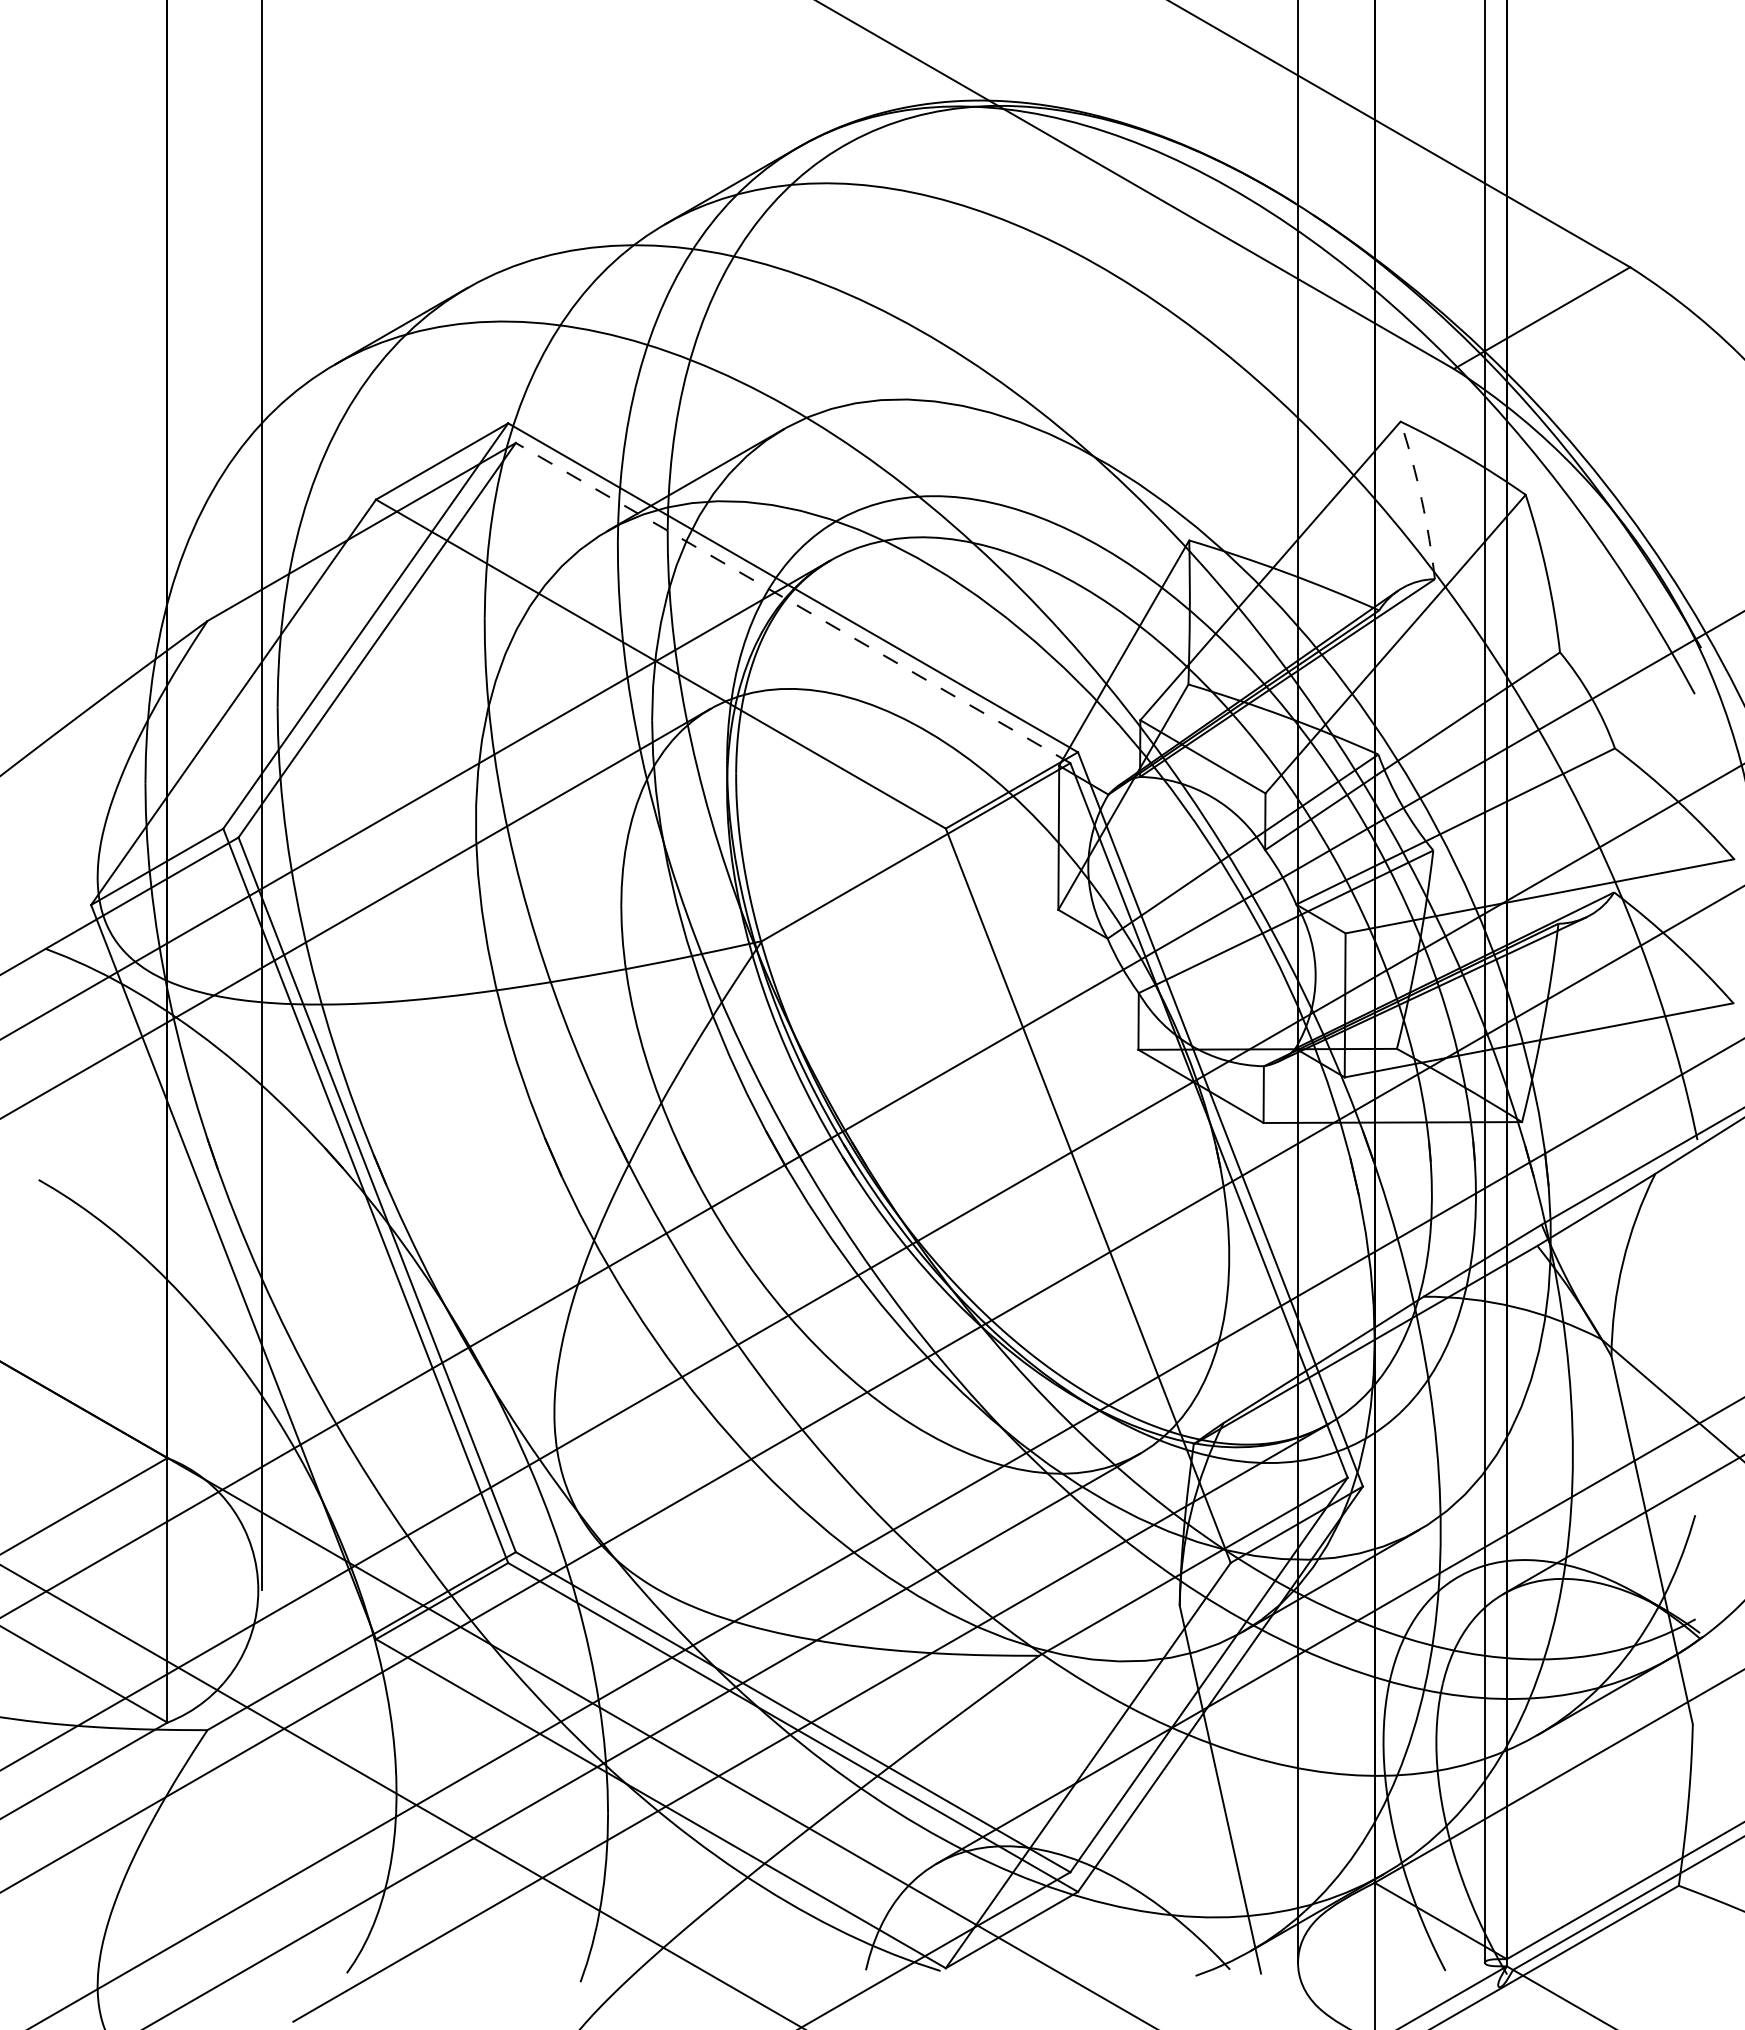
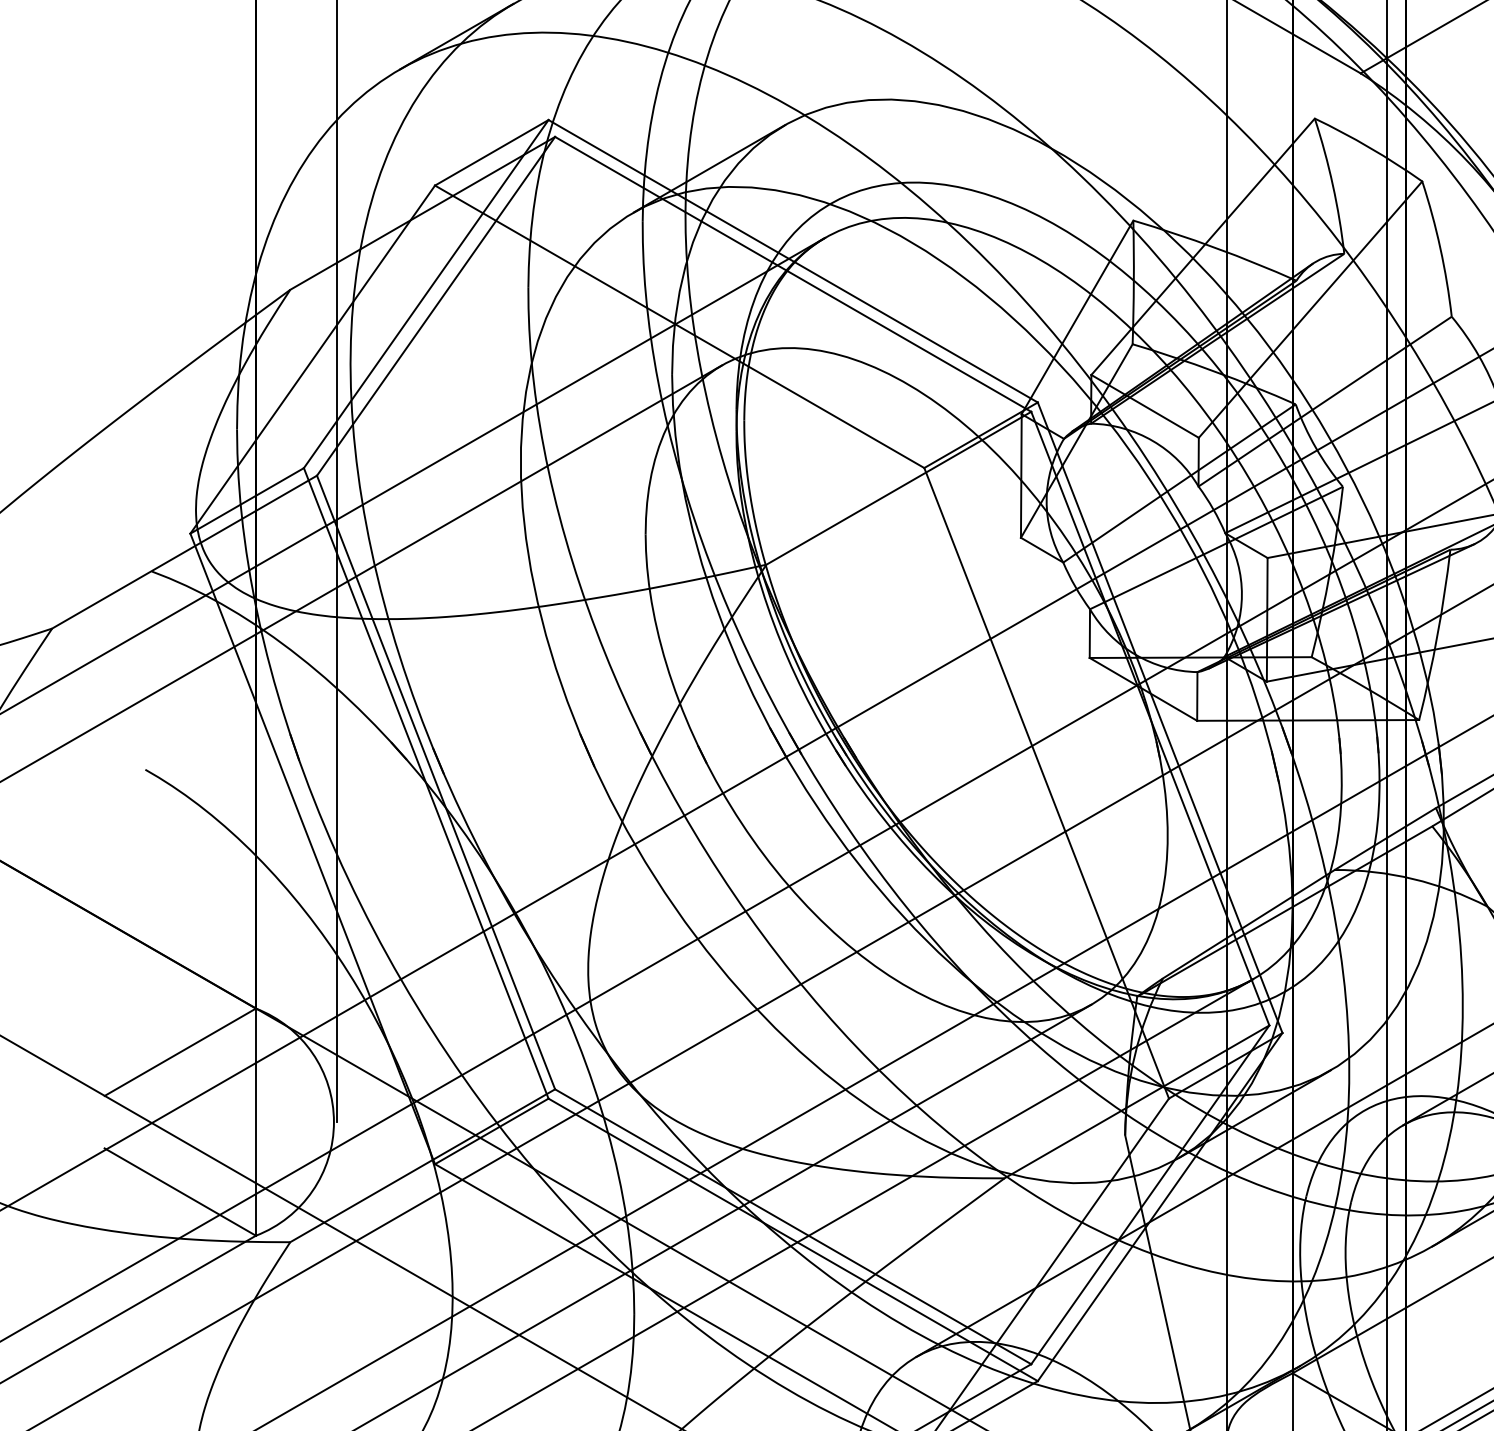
arc: (1421, 499) -> (1332, 185), dashed -> solid
line: (792, 602) -> (792, 273), dashed -> solid

